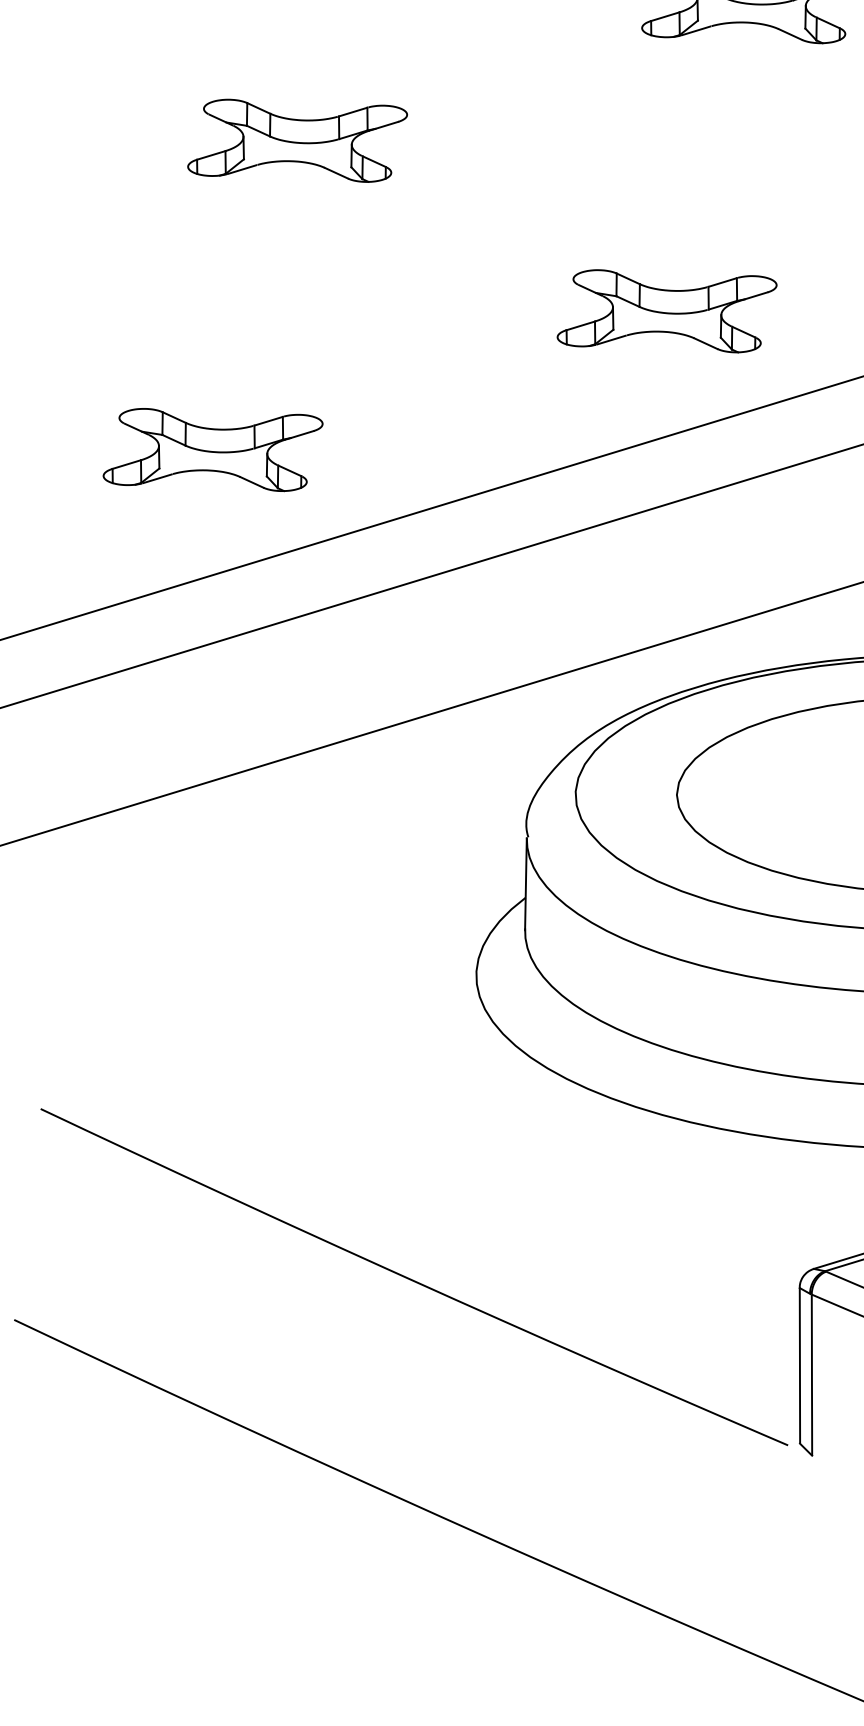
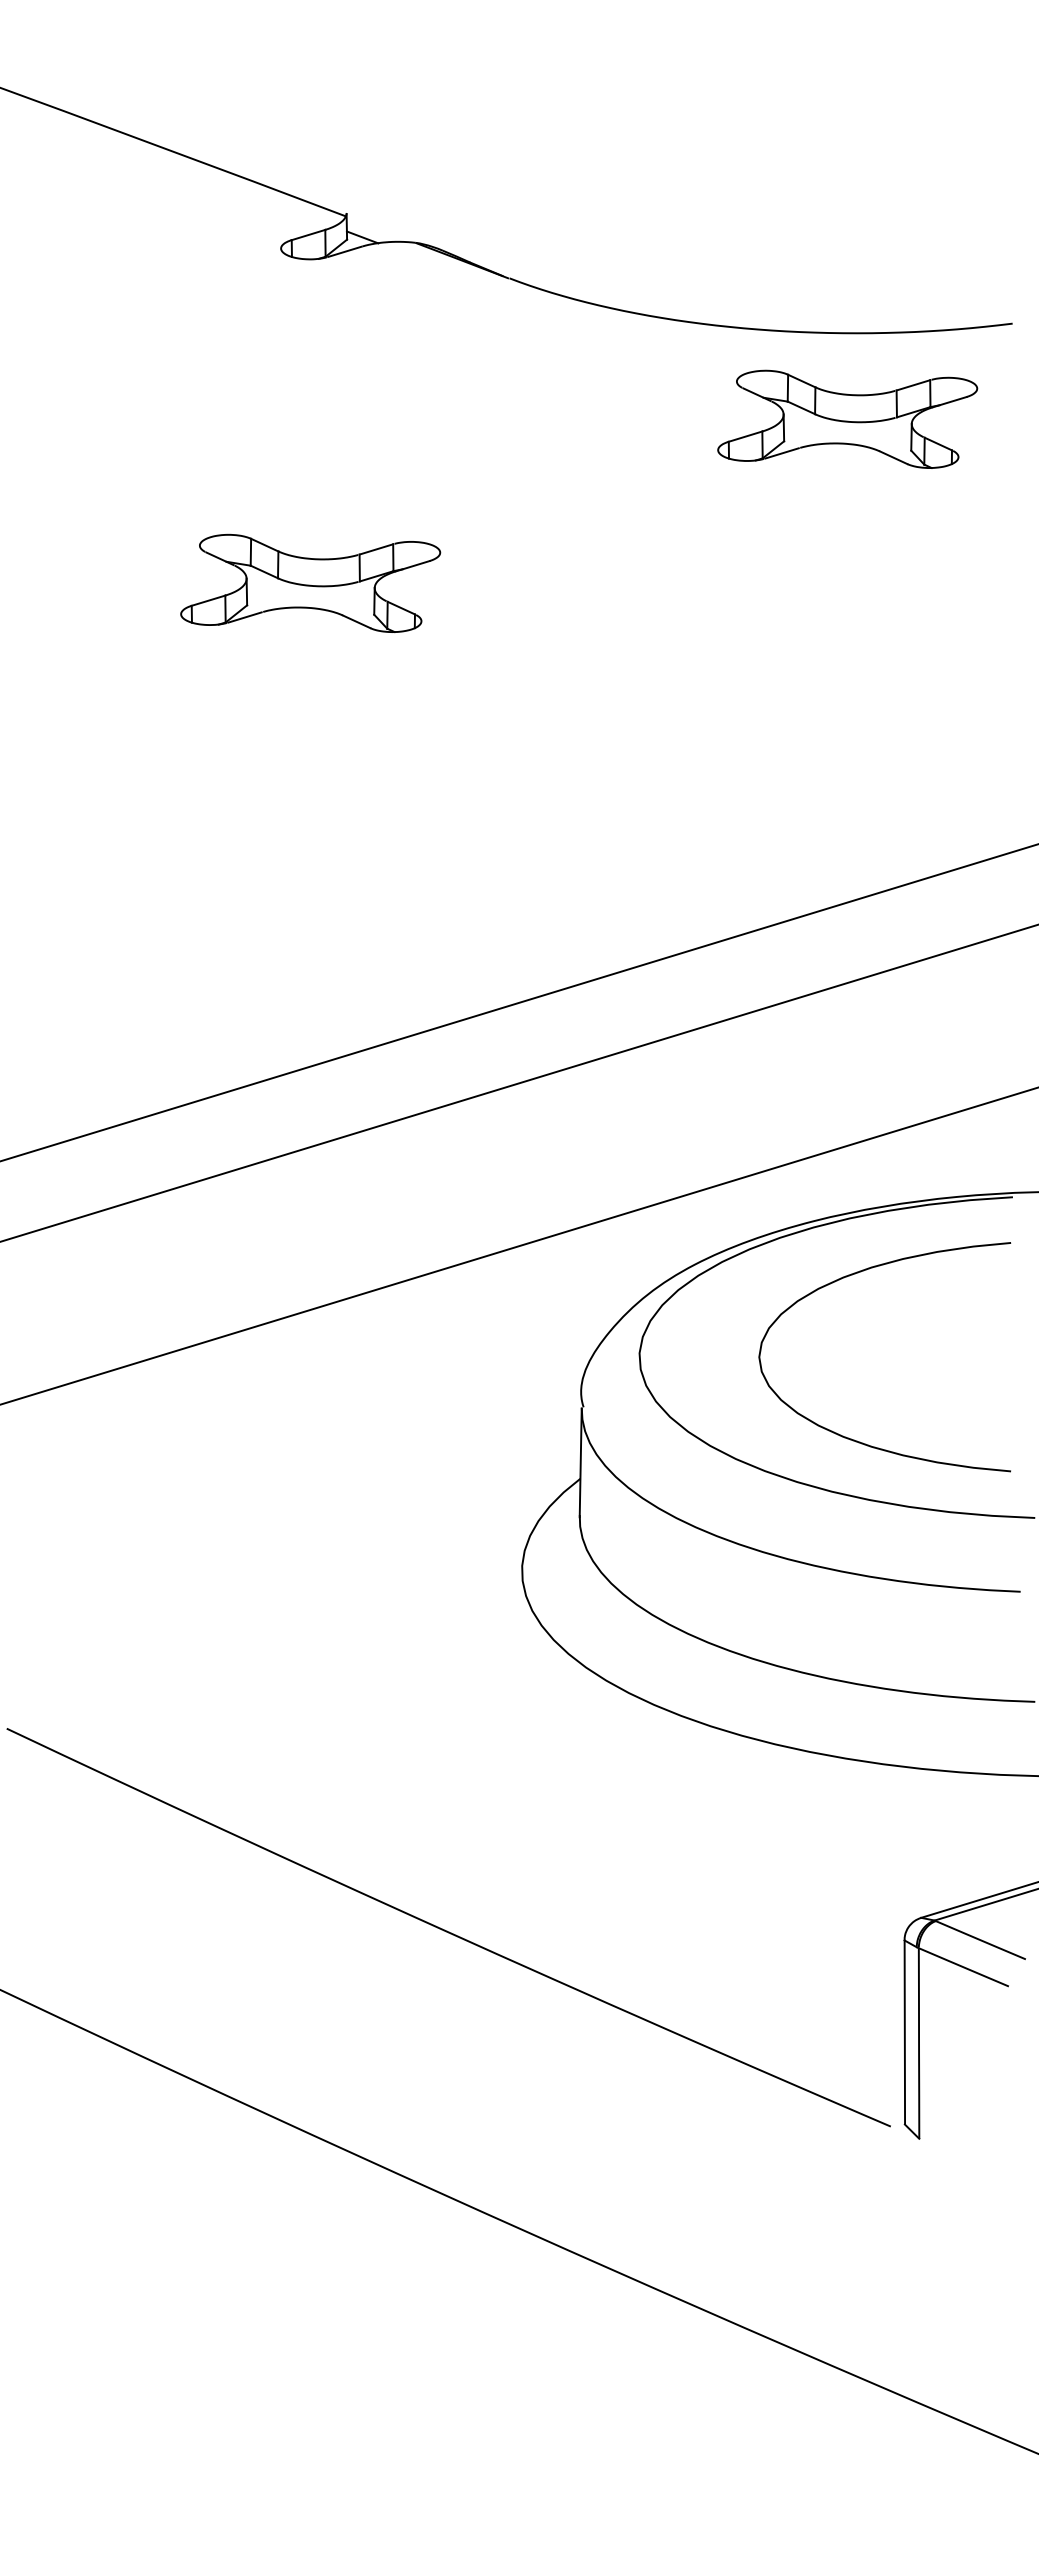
part: (666, 310) -> (747, 784), removed
part: (212, 449) -> (210, 948), removed

